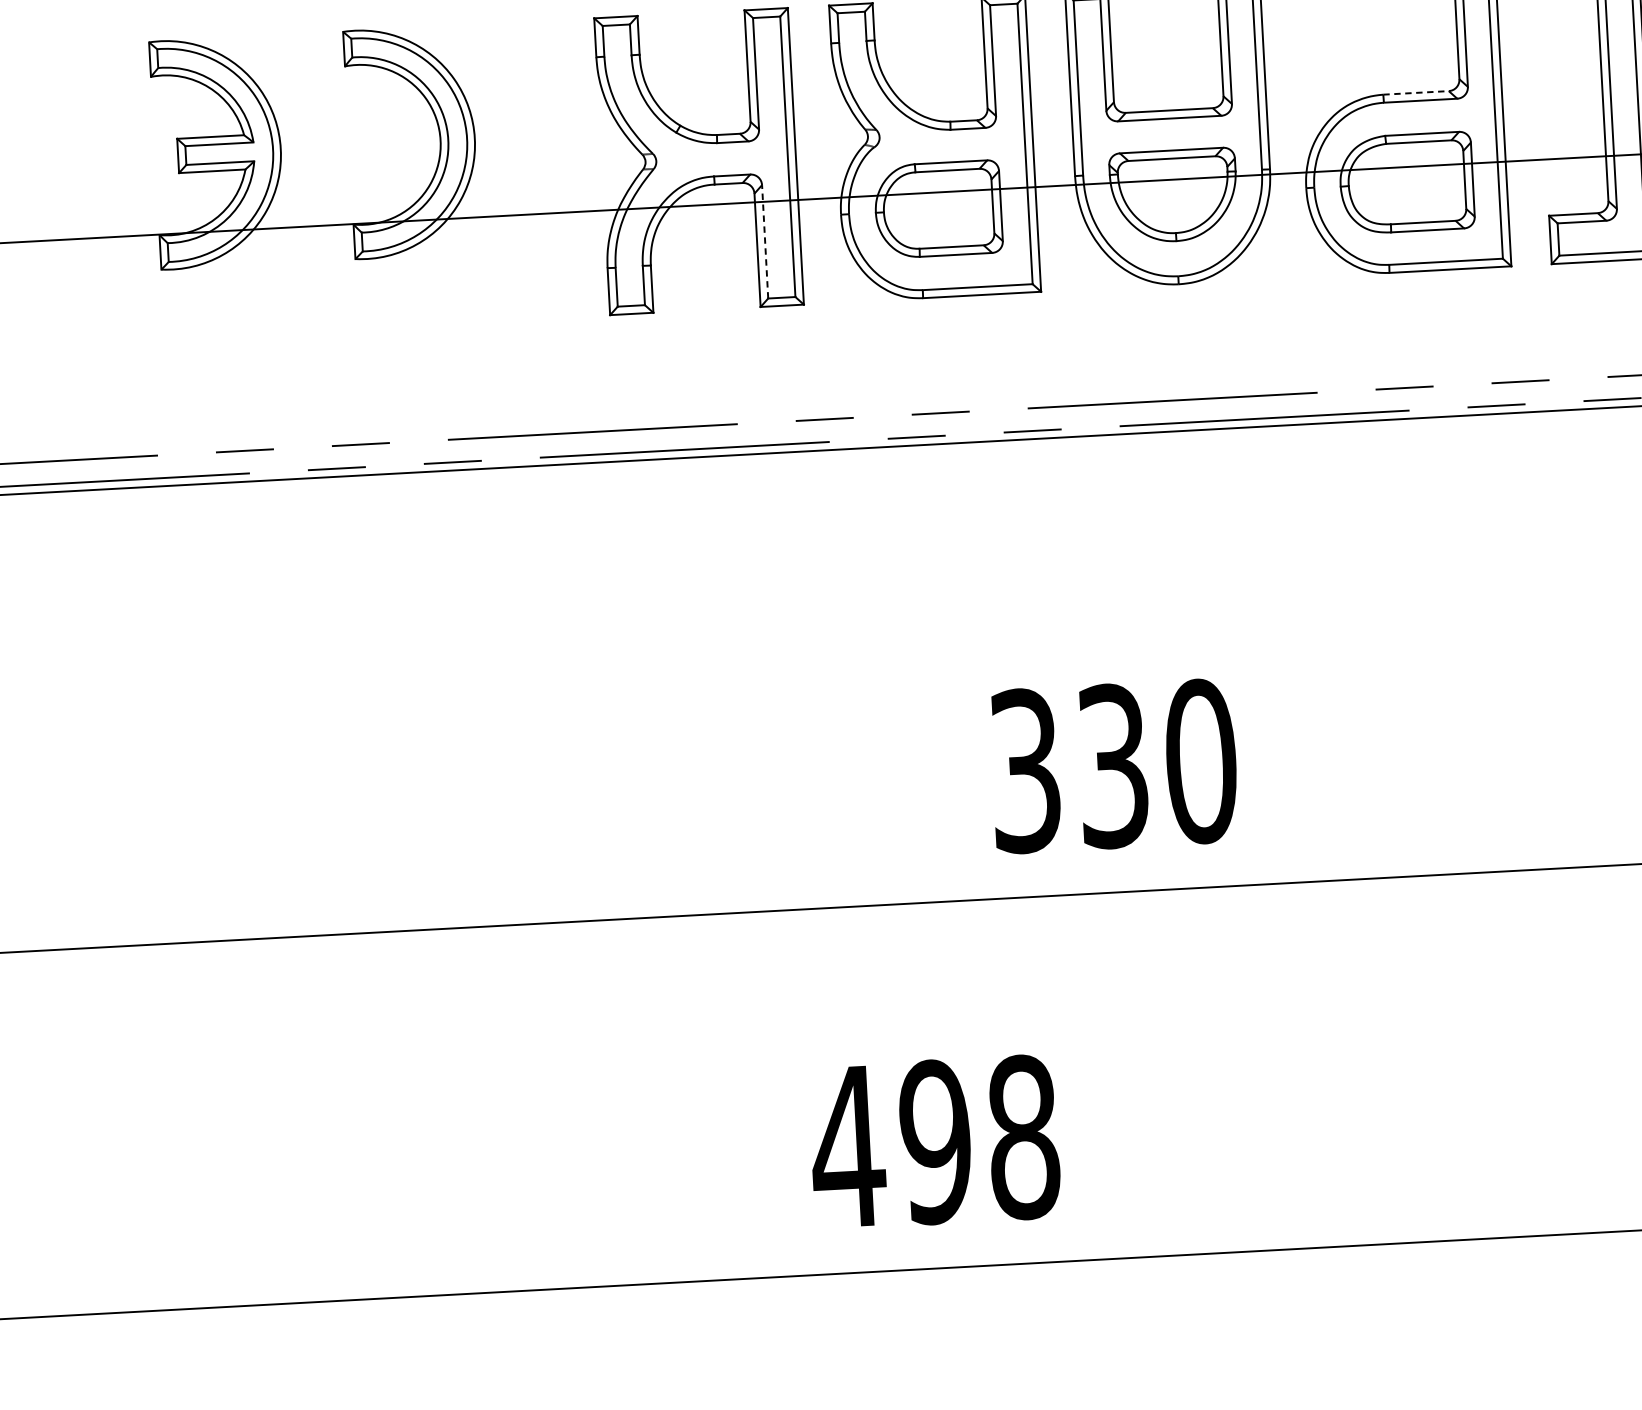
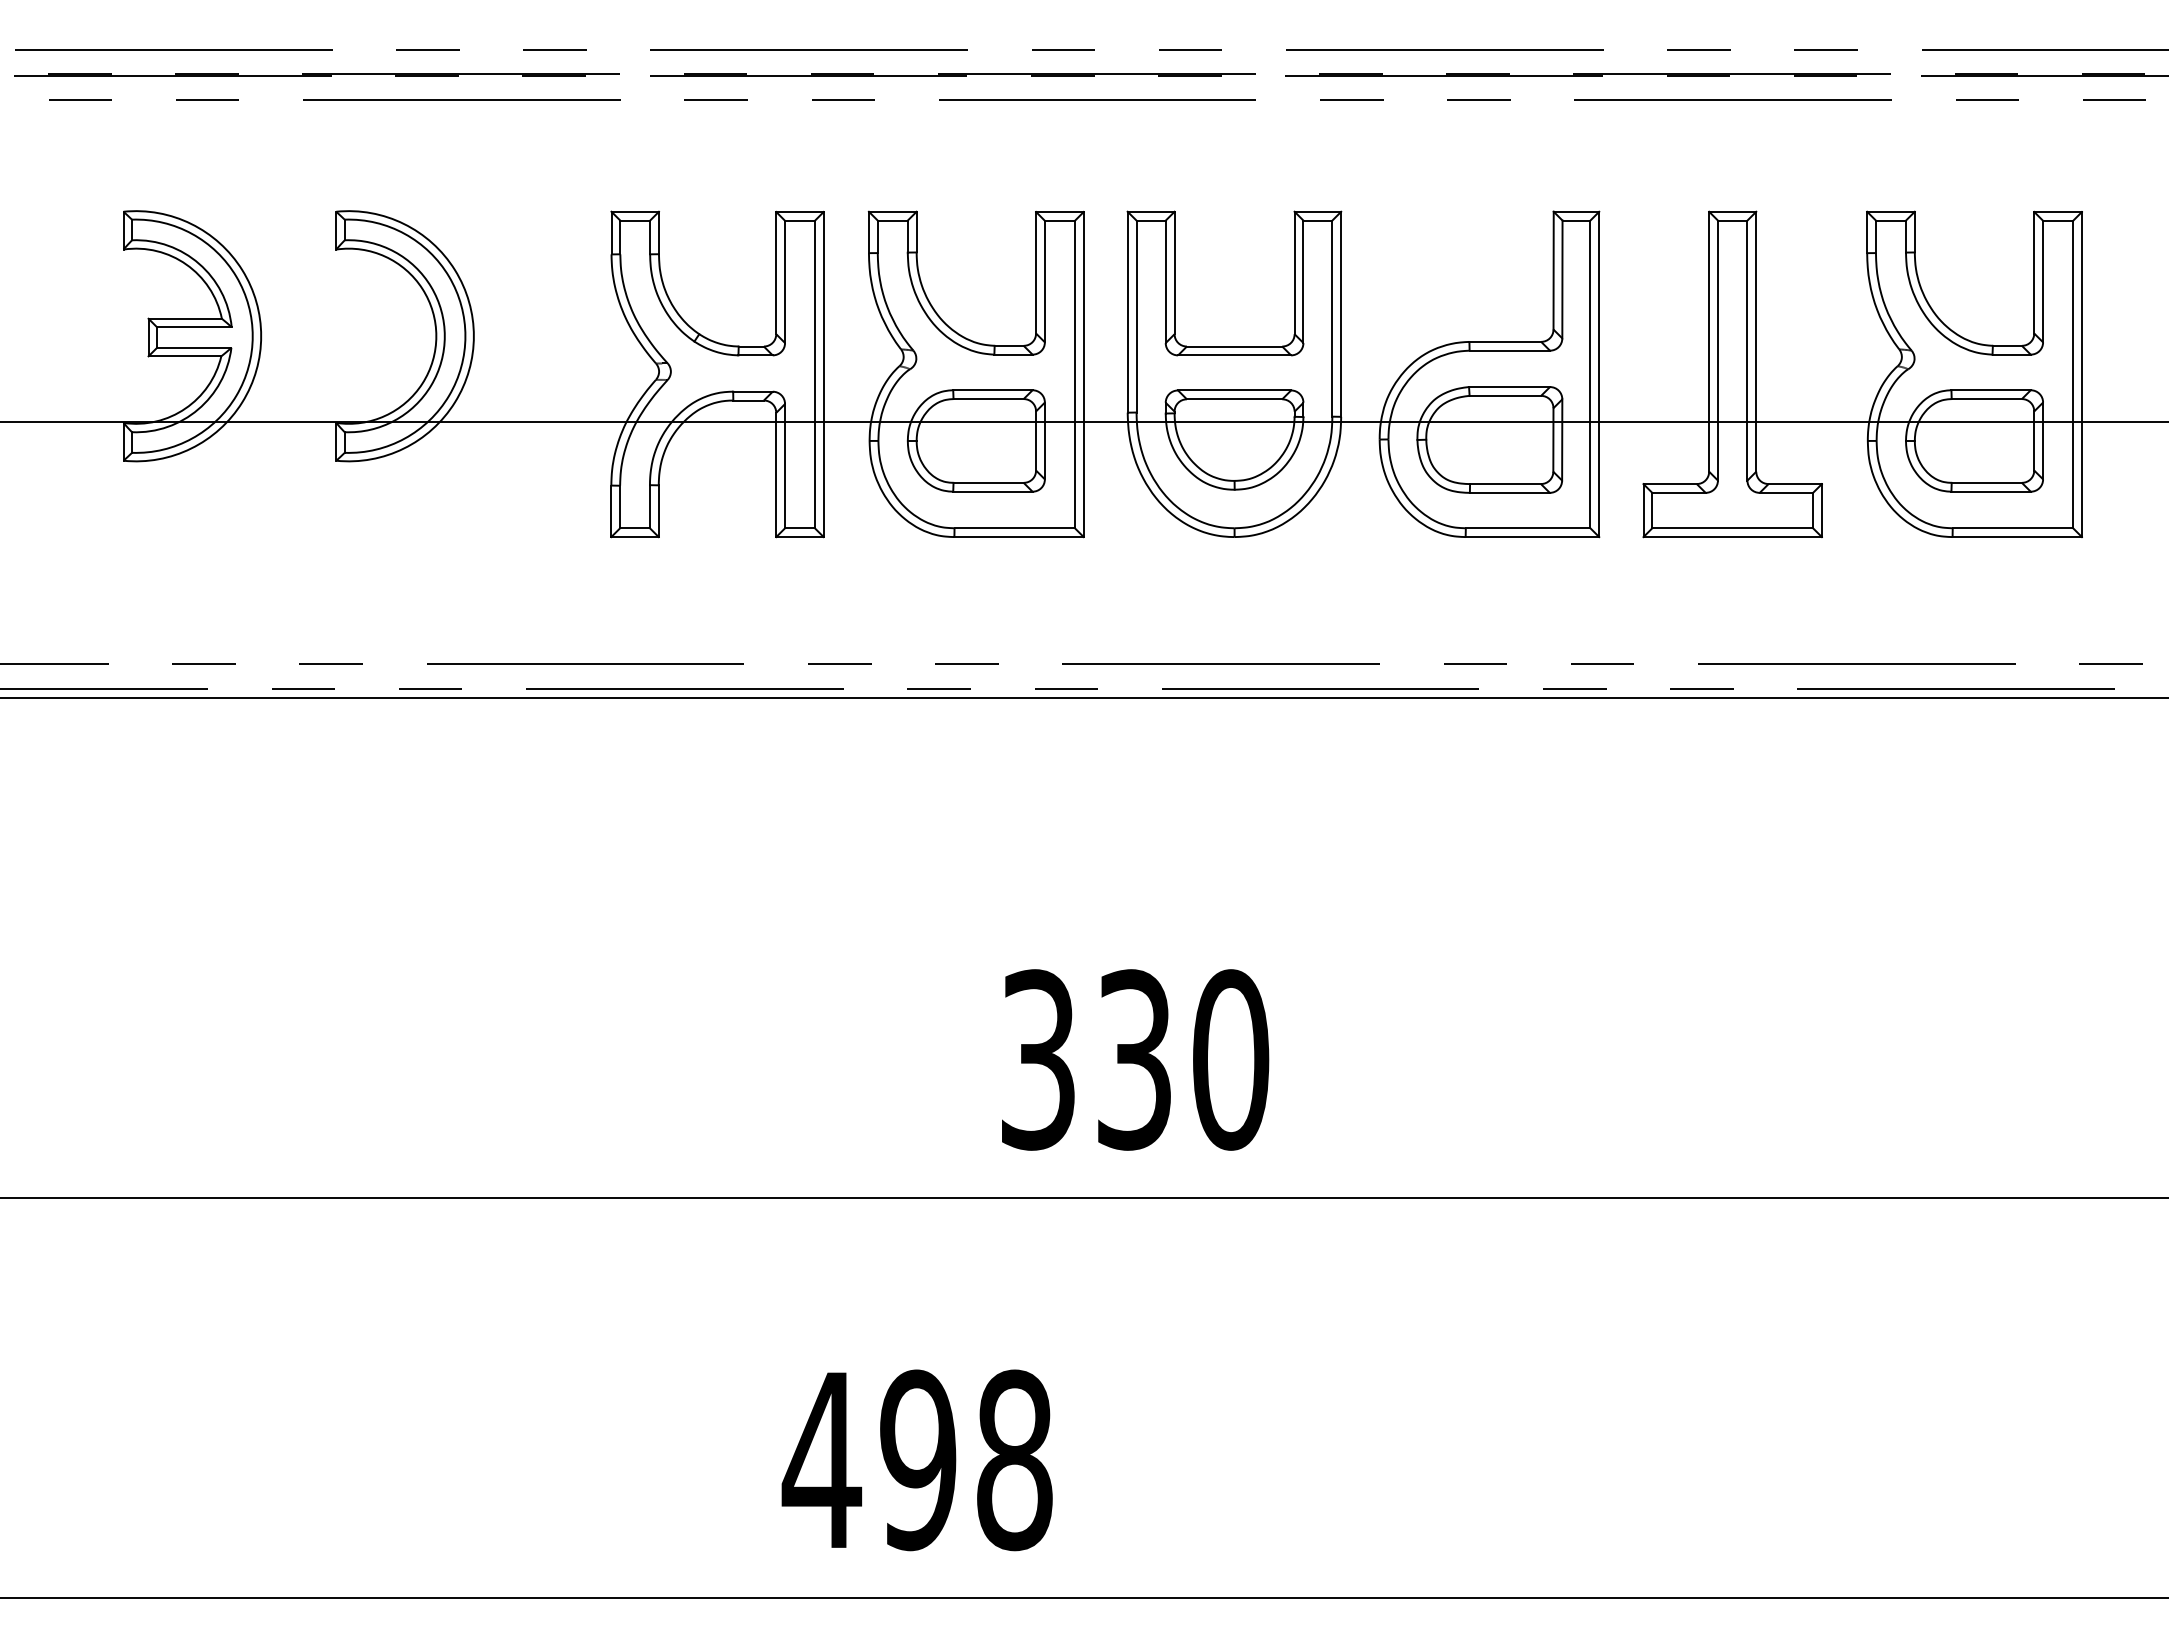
line: (1416, 92) -> (1505, 341), dashed -> solid
line: (765, 241) -> (785, 465), dashed -> solid

